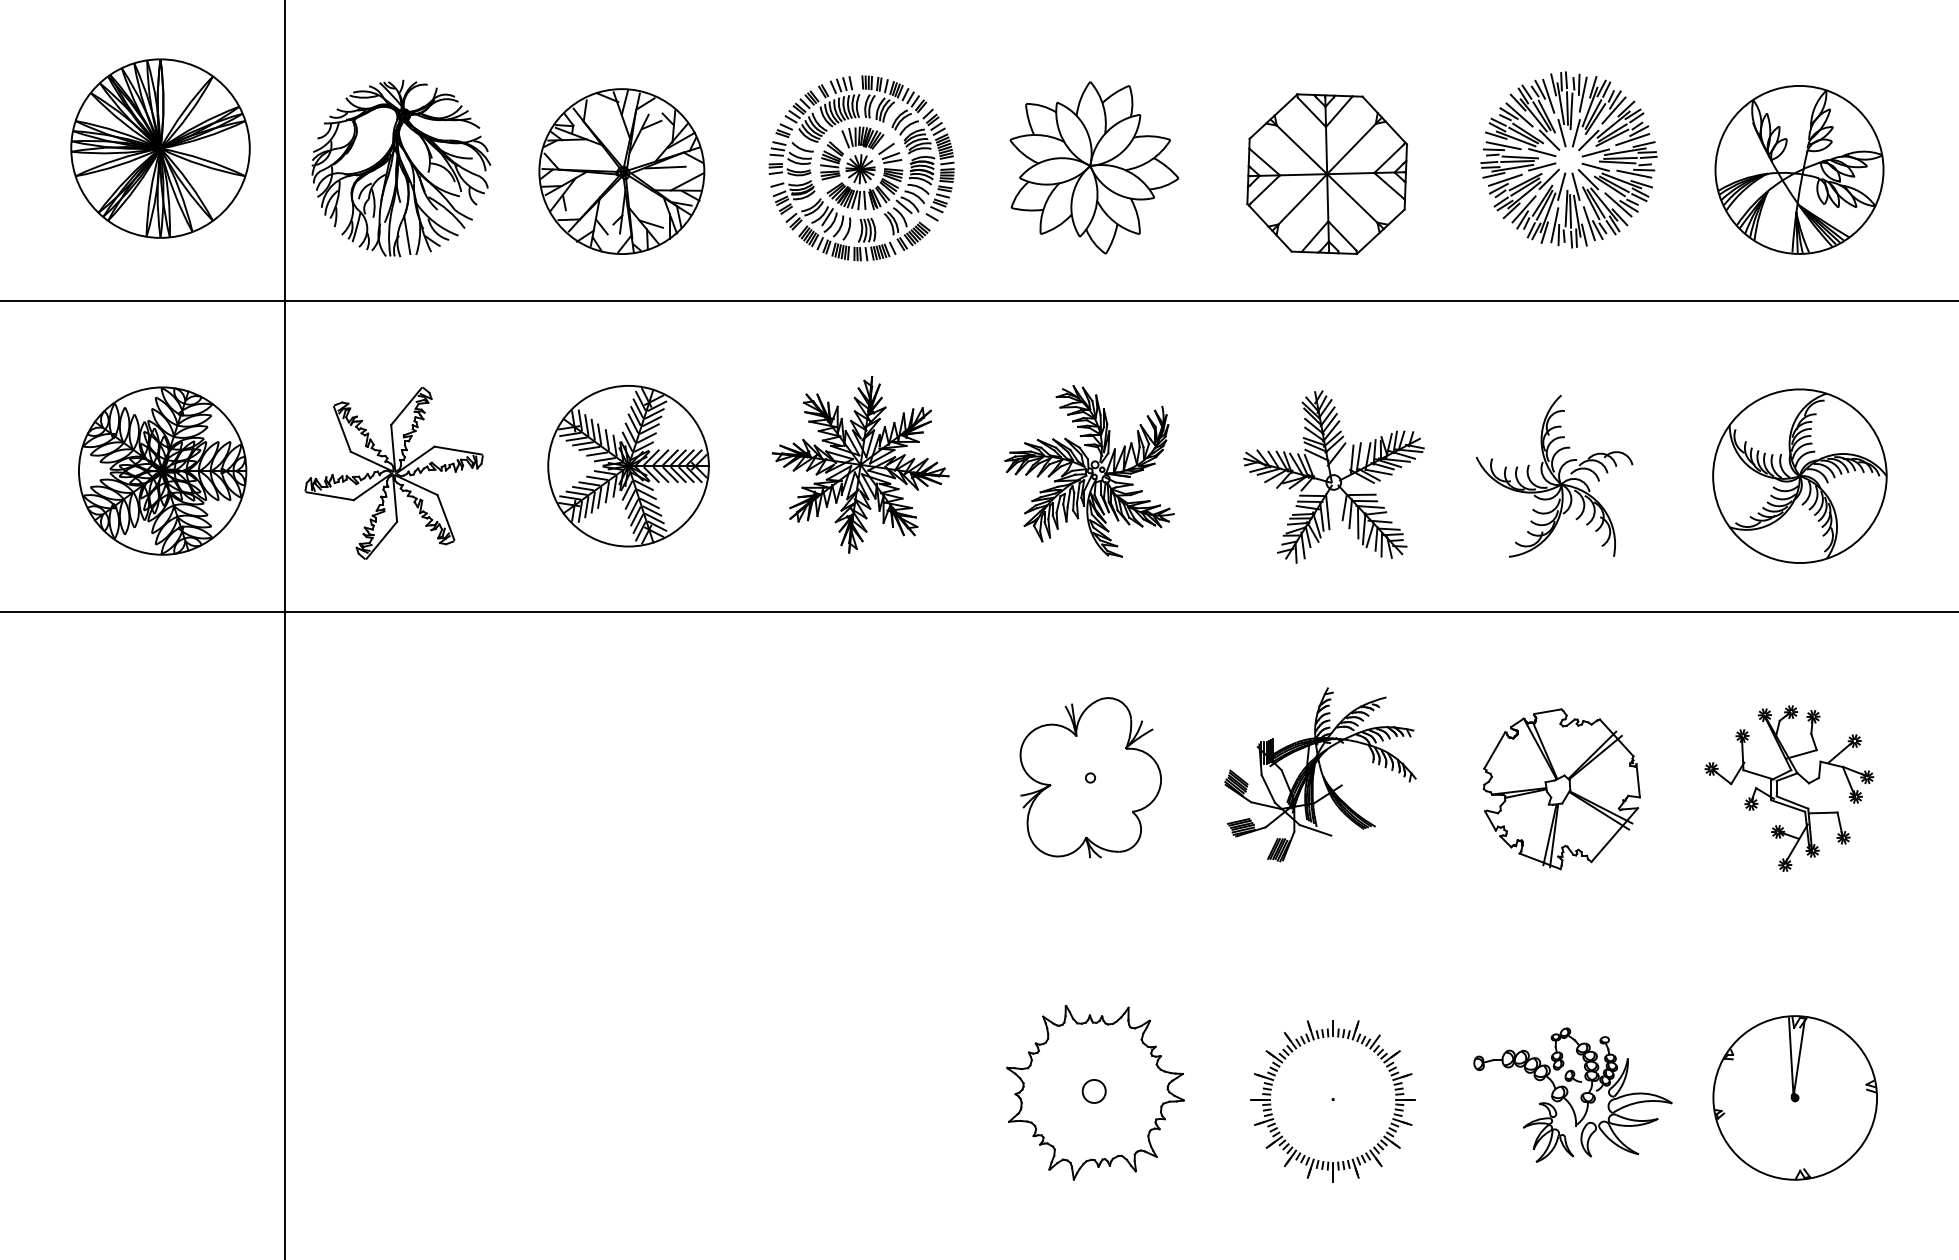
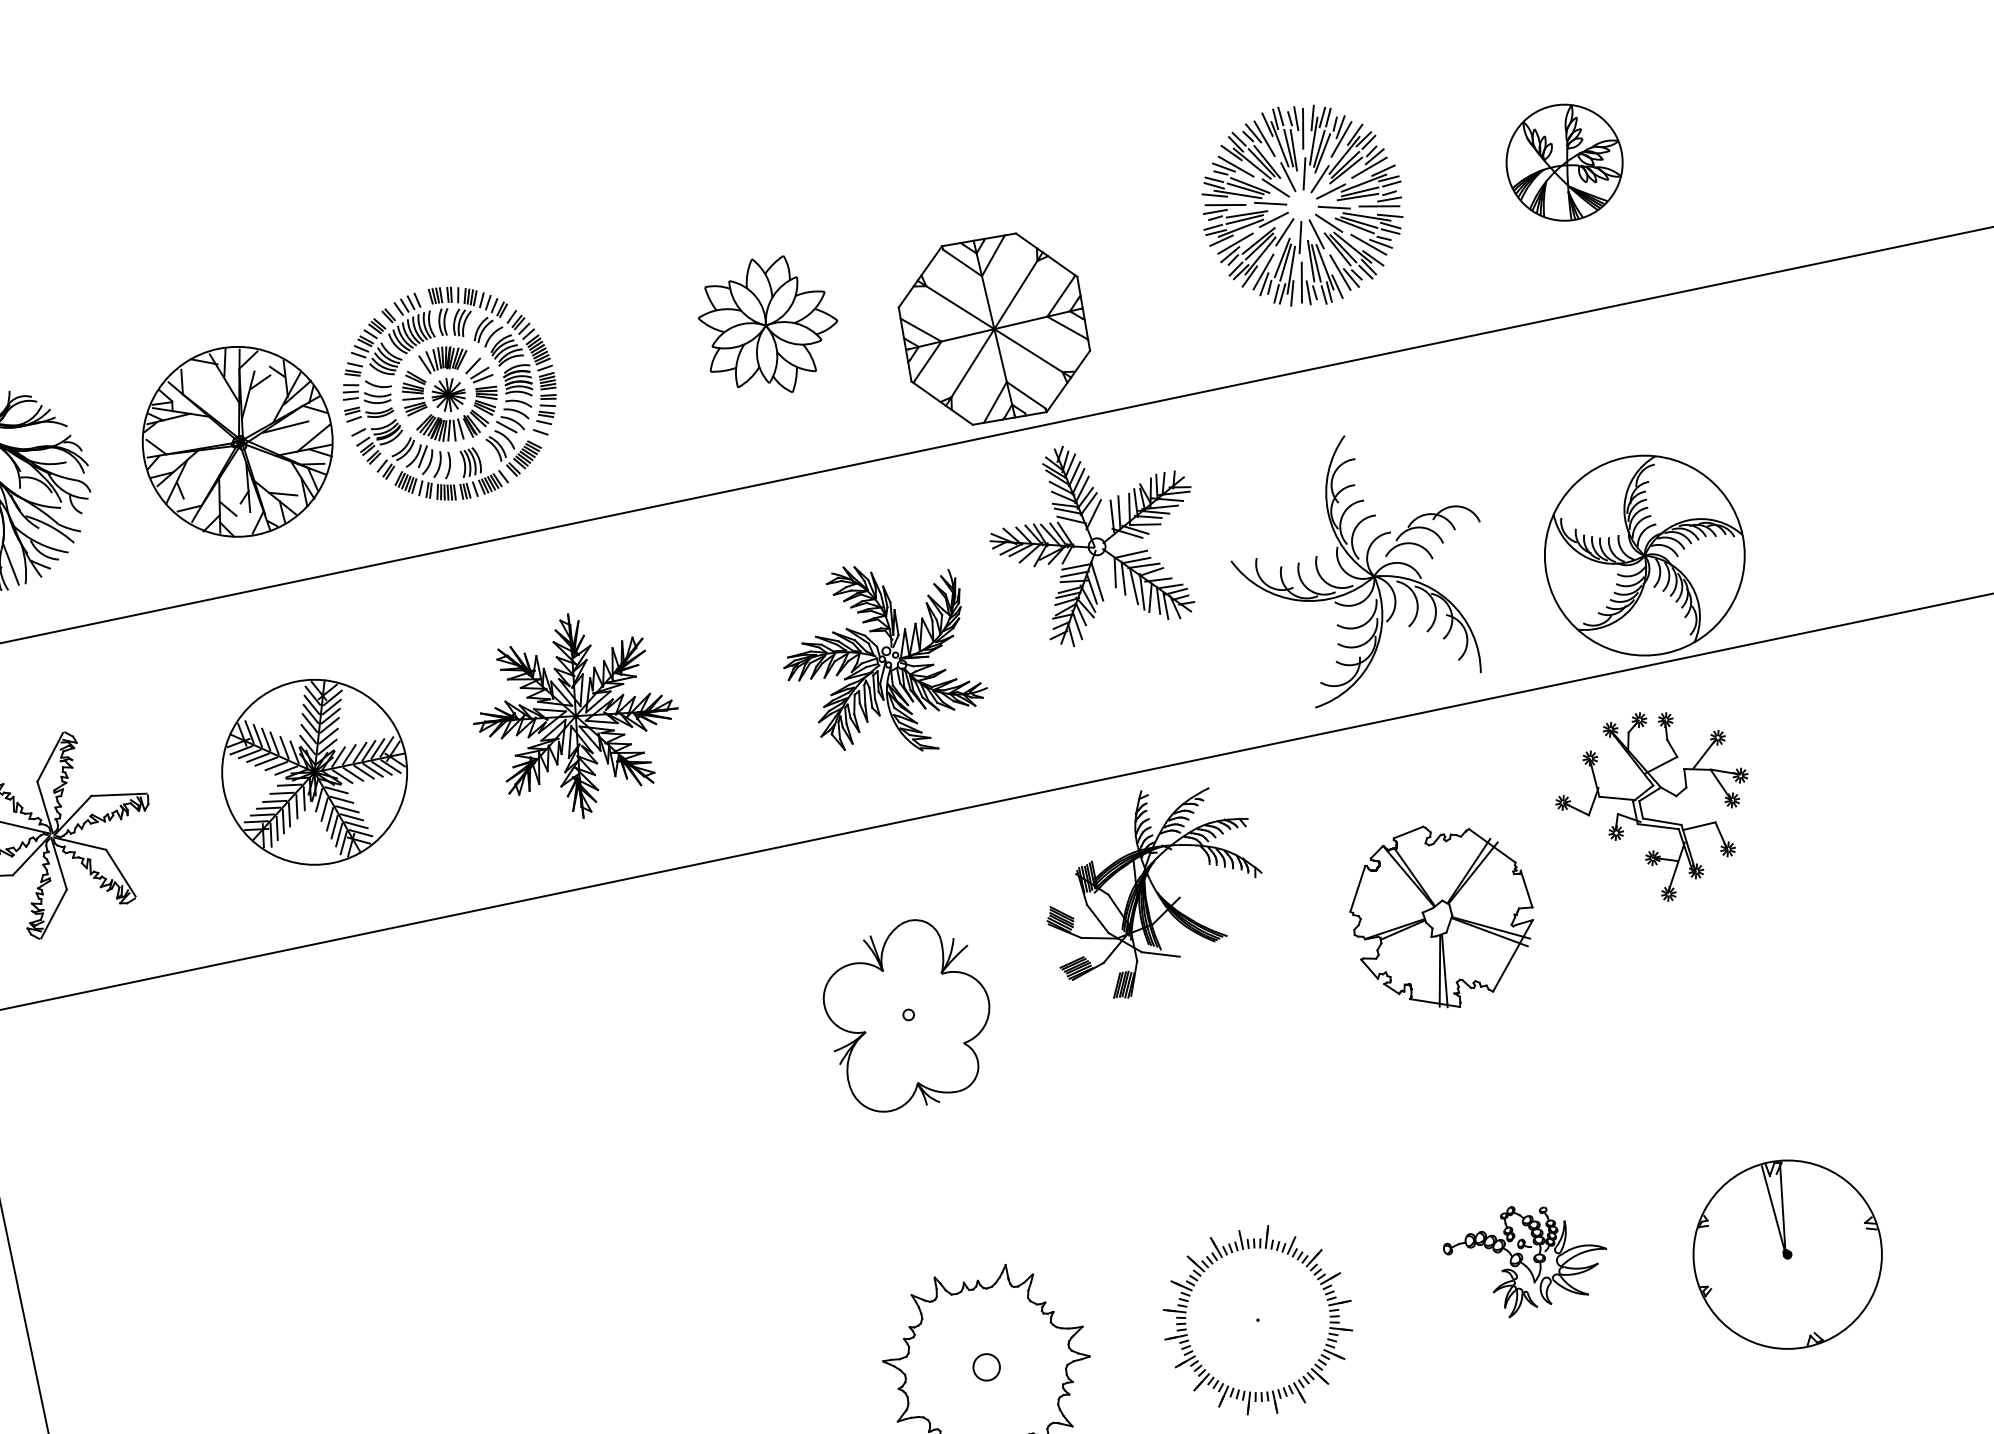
part: (1094, 167) -> (769, 325), size x0.7
part: (861, 168) -> (449, 393), moved
part: (1799, 169) -> (1564, 162), size x0.6
part: (1326, 173) -> (993, 328), moved
part: (1089, 471) -> (881, 660), moved
part: (1799, 475) -> (1644, 554), moved
part: (1333, 476) -> (1095, 540), moved
part: (1554, 476) -> (1360, 565), size x1.4
part: (1320, 774) -> (1153, 890), moved
part: (1786, 778) -> (1649, 796), moved
part: (1572, 1094) -> (1526, 1258), size x0.7
part: (1794, 1097) -> (1786, 1254), moved

